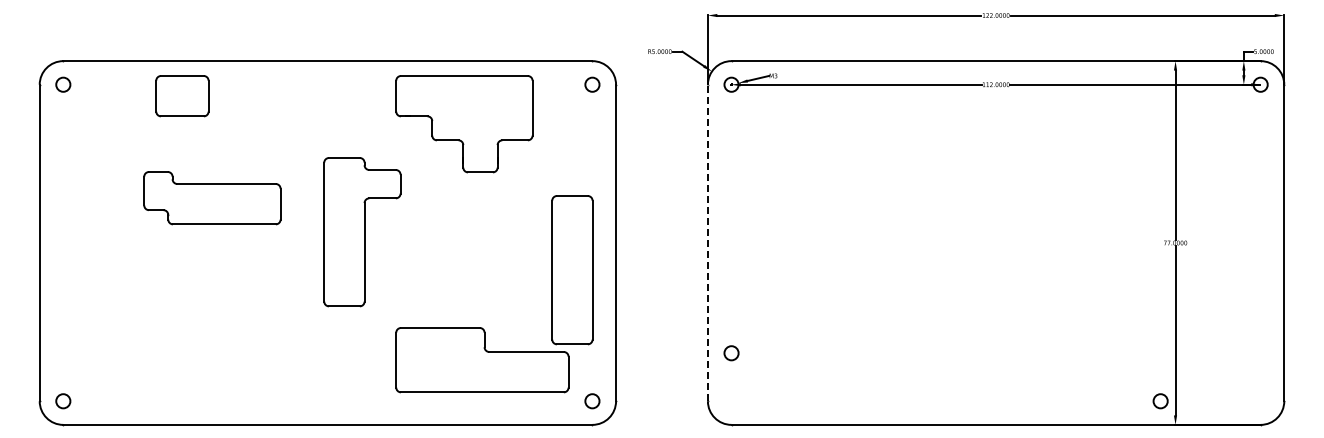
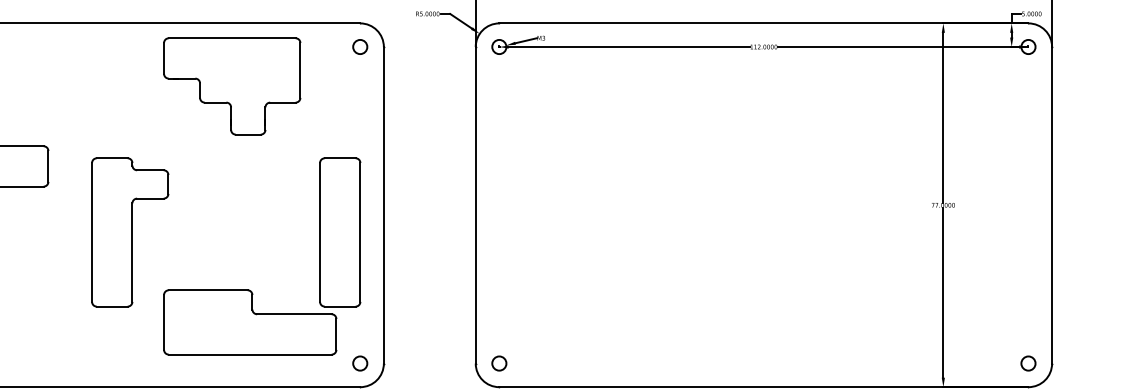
part: (362, 232) -> (130, 232), moved
line: (707, 242) -> (475, 204), dashed -> solid
circle: (731, 353) -> (499, 363), moved
circle: (1160, 401) -> (1028, 363), moved

